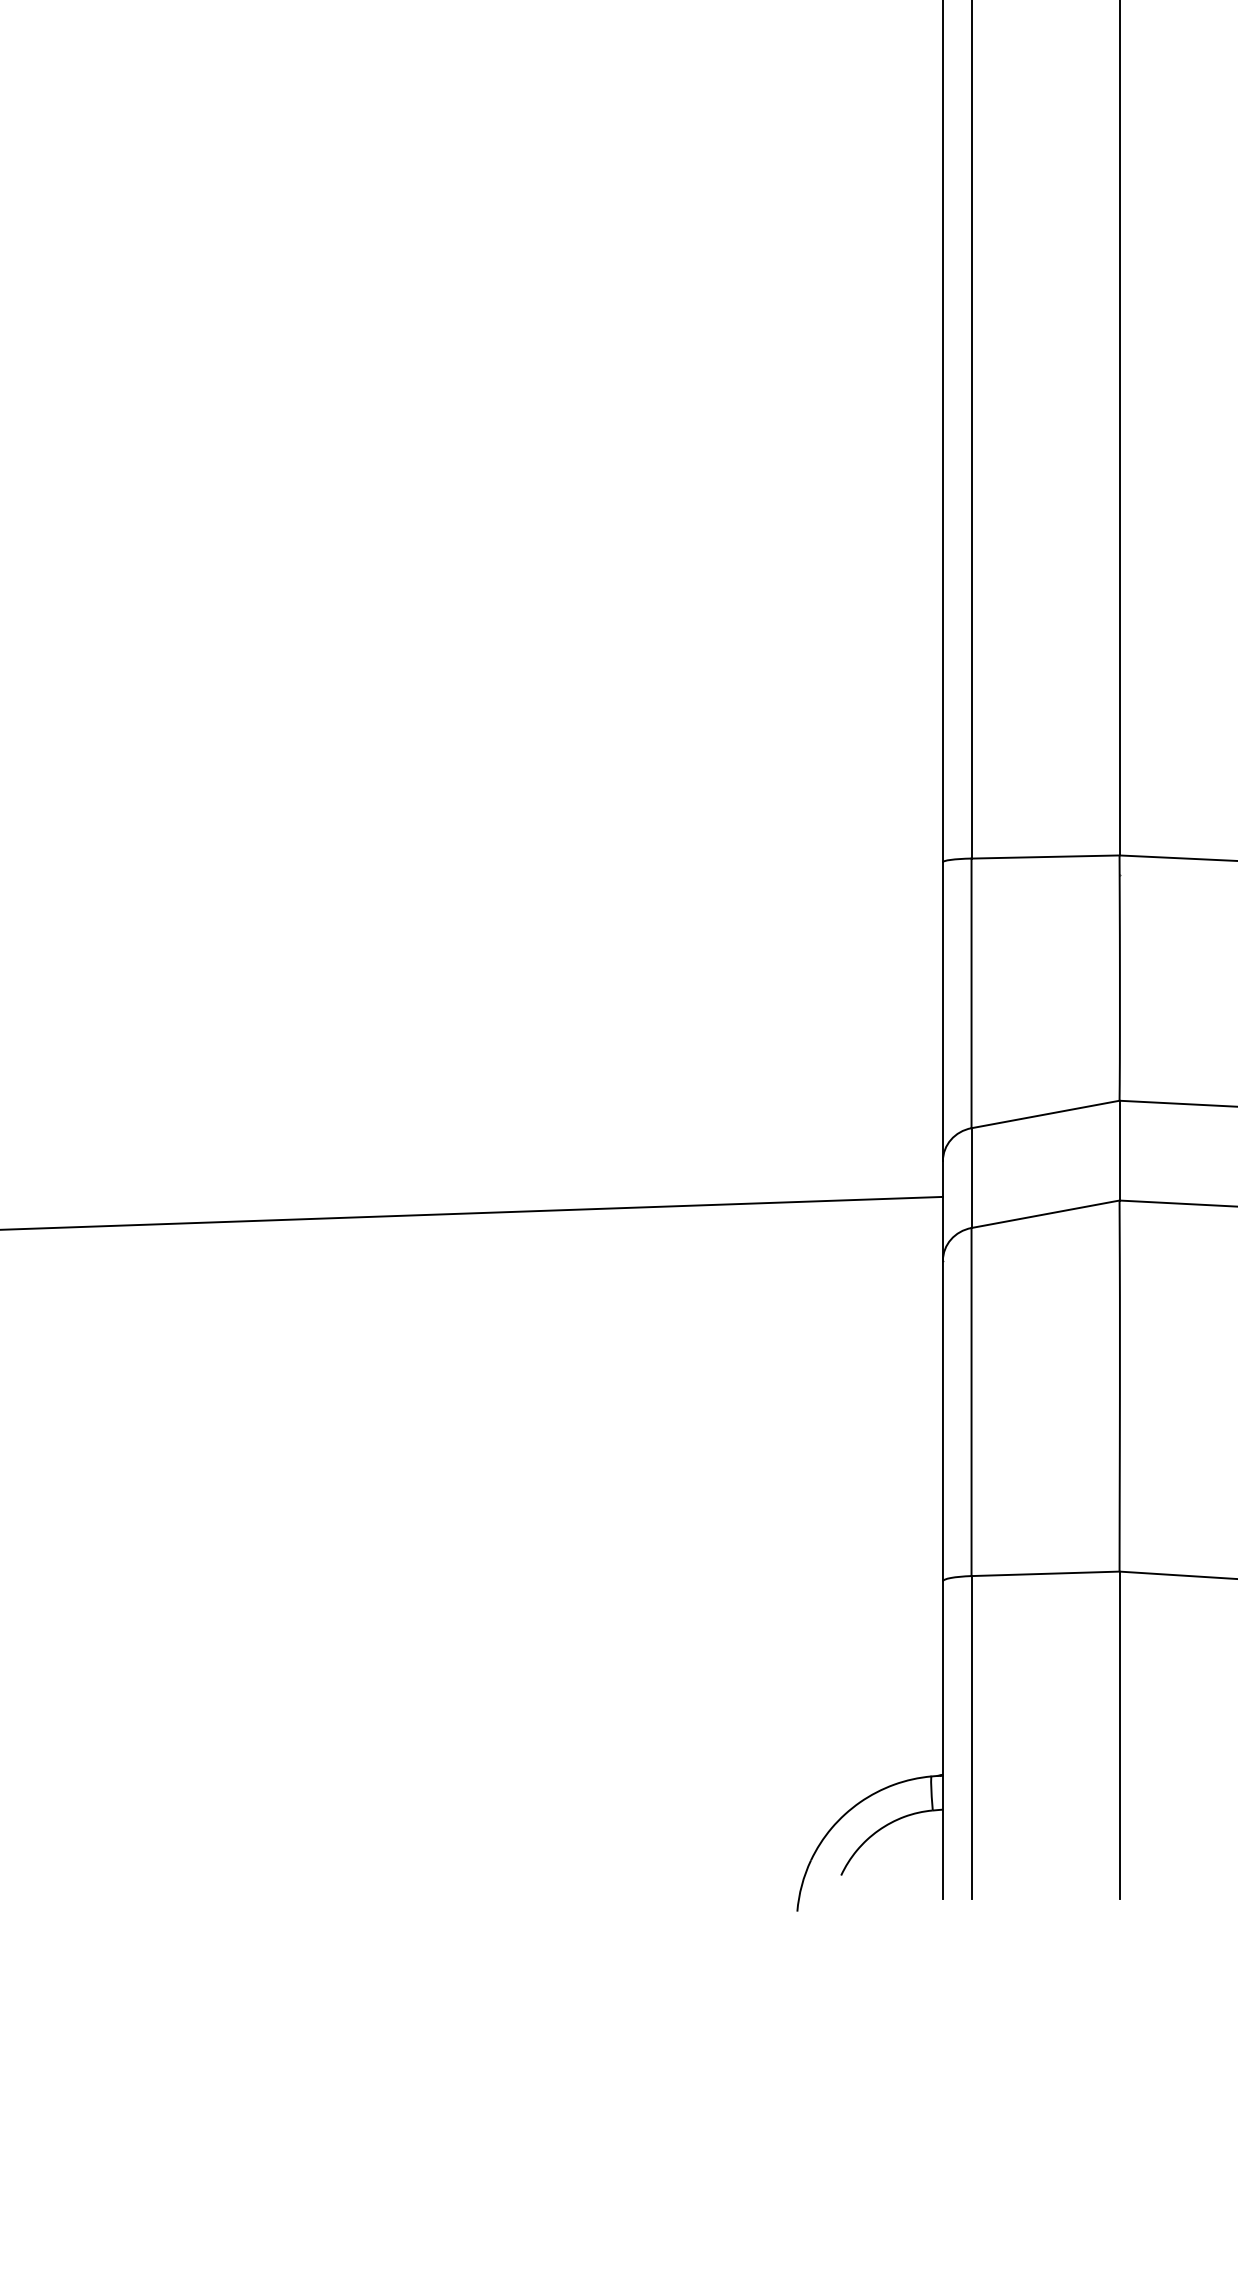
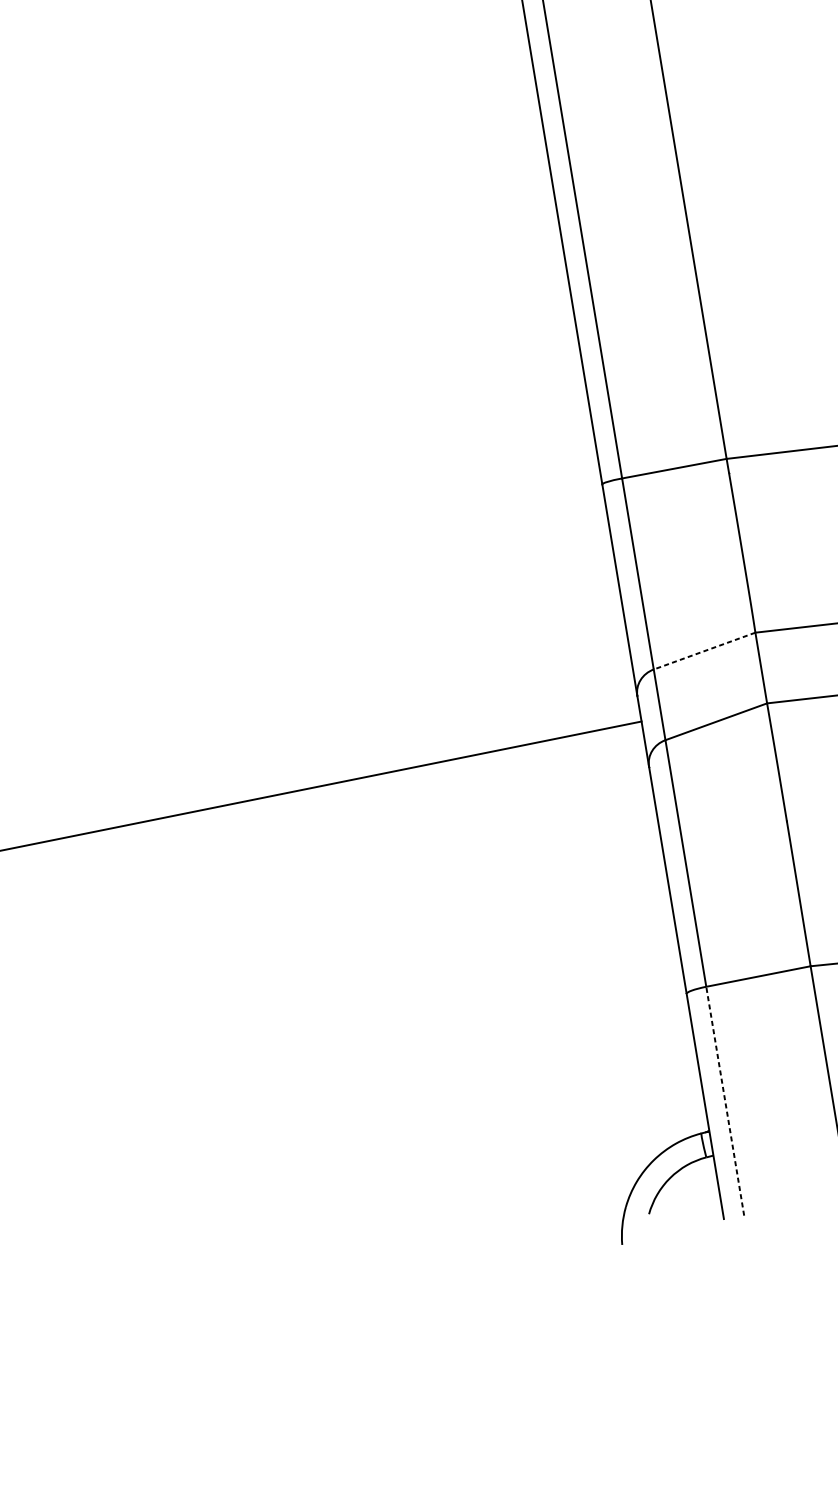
line: (1045, 1114) -> (704, 651), solid -> dashed
line: (971, 1737) -> (725, 1101), solid -> dashed

